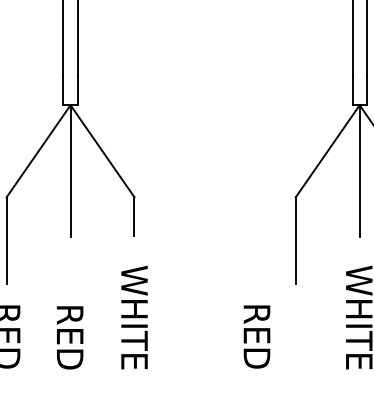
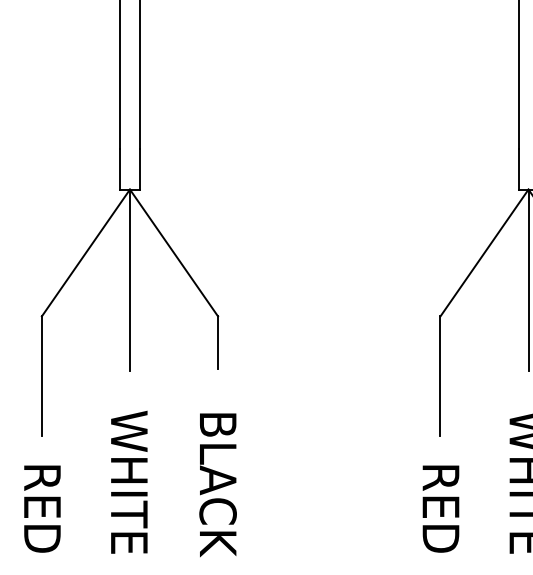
text: (70, 317) -> (129, 481), RED -> WHITE
text: (134, 318) -> (217, 483), WHITE -> BLACK
text: (256, 336) -> (440, 508), moved

